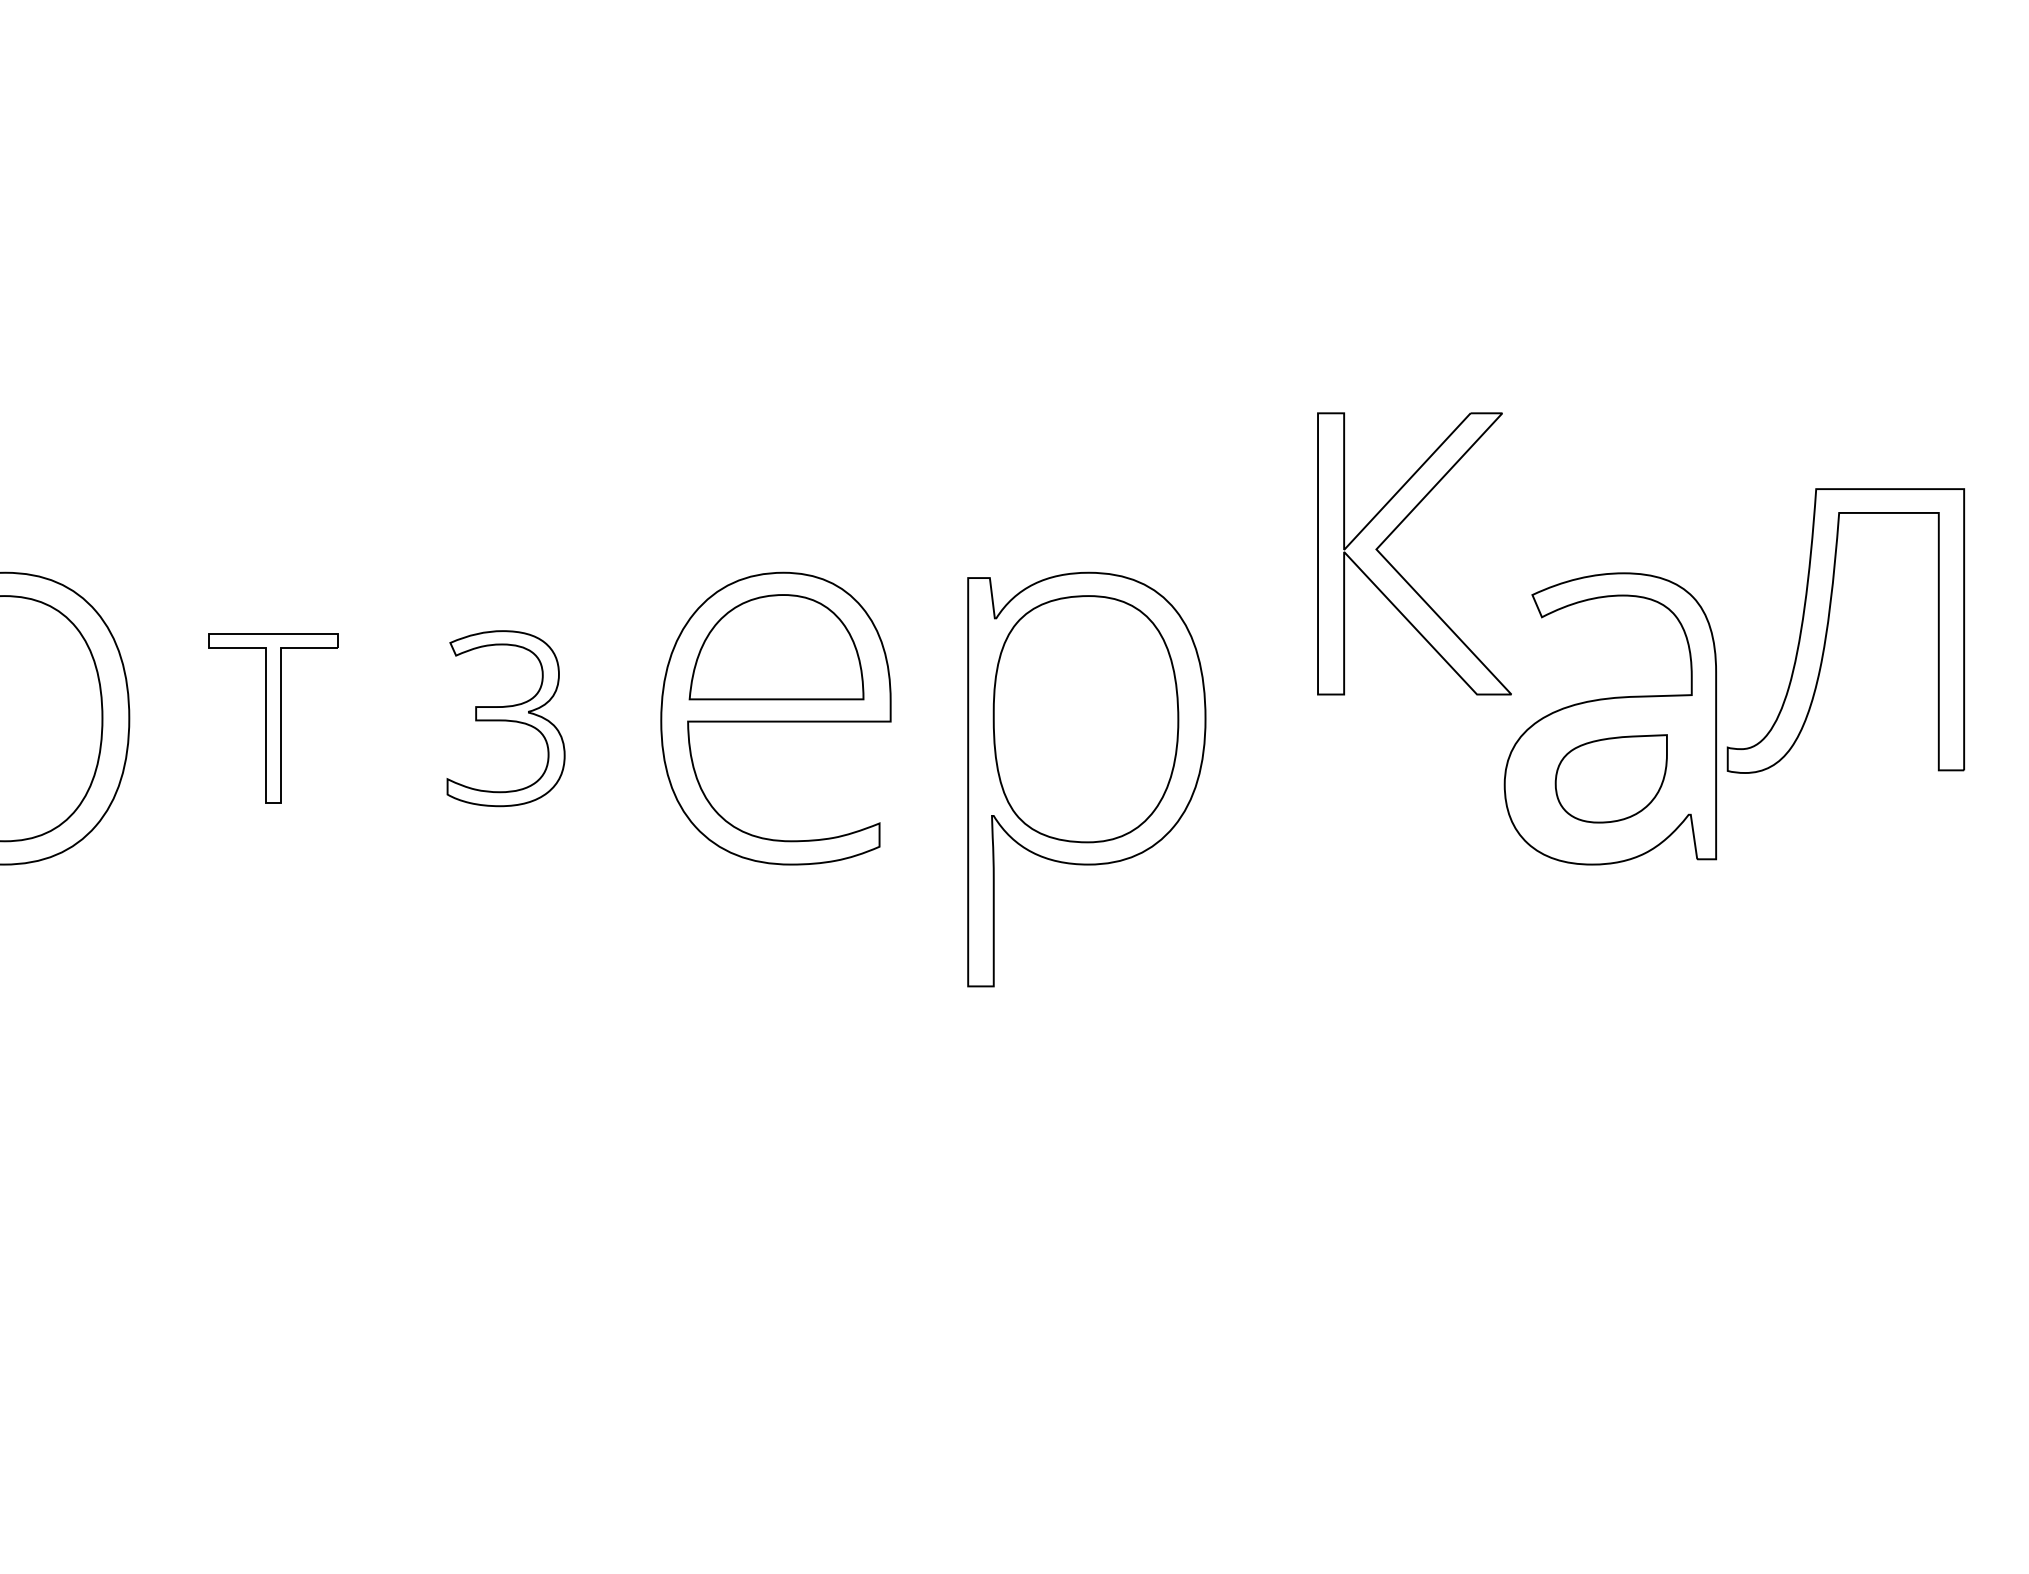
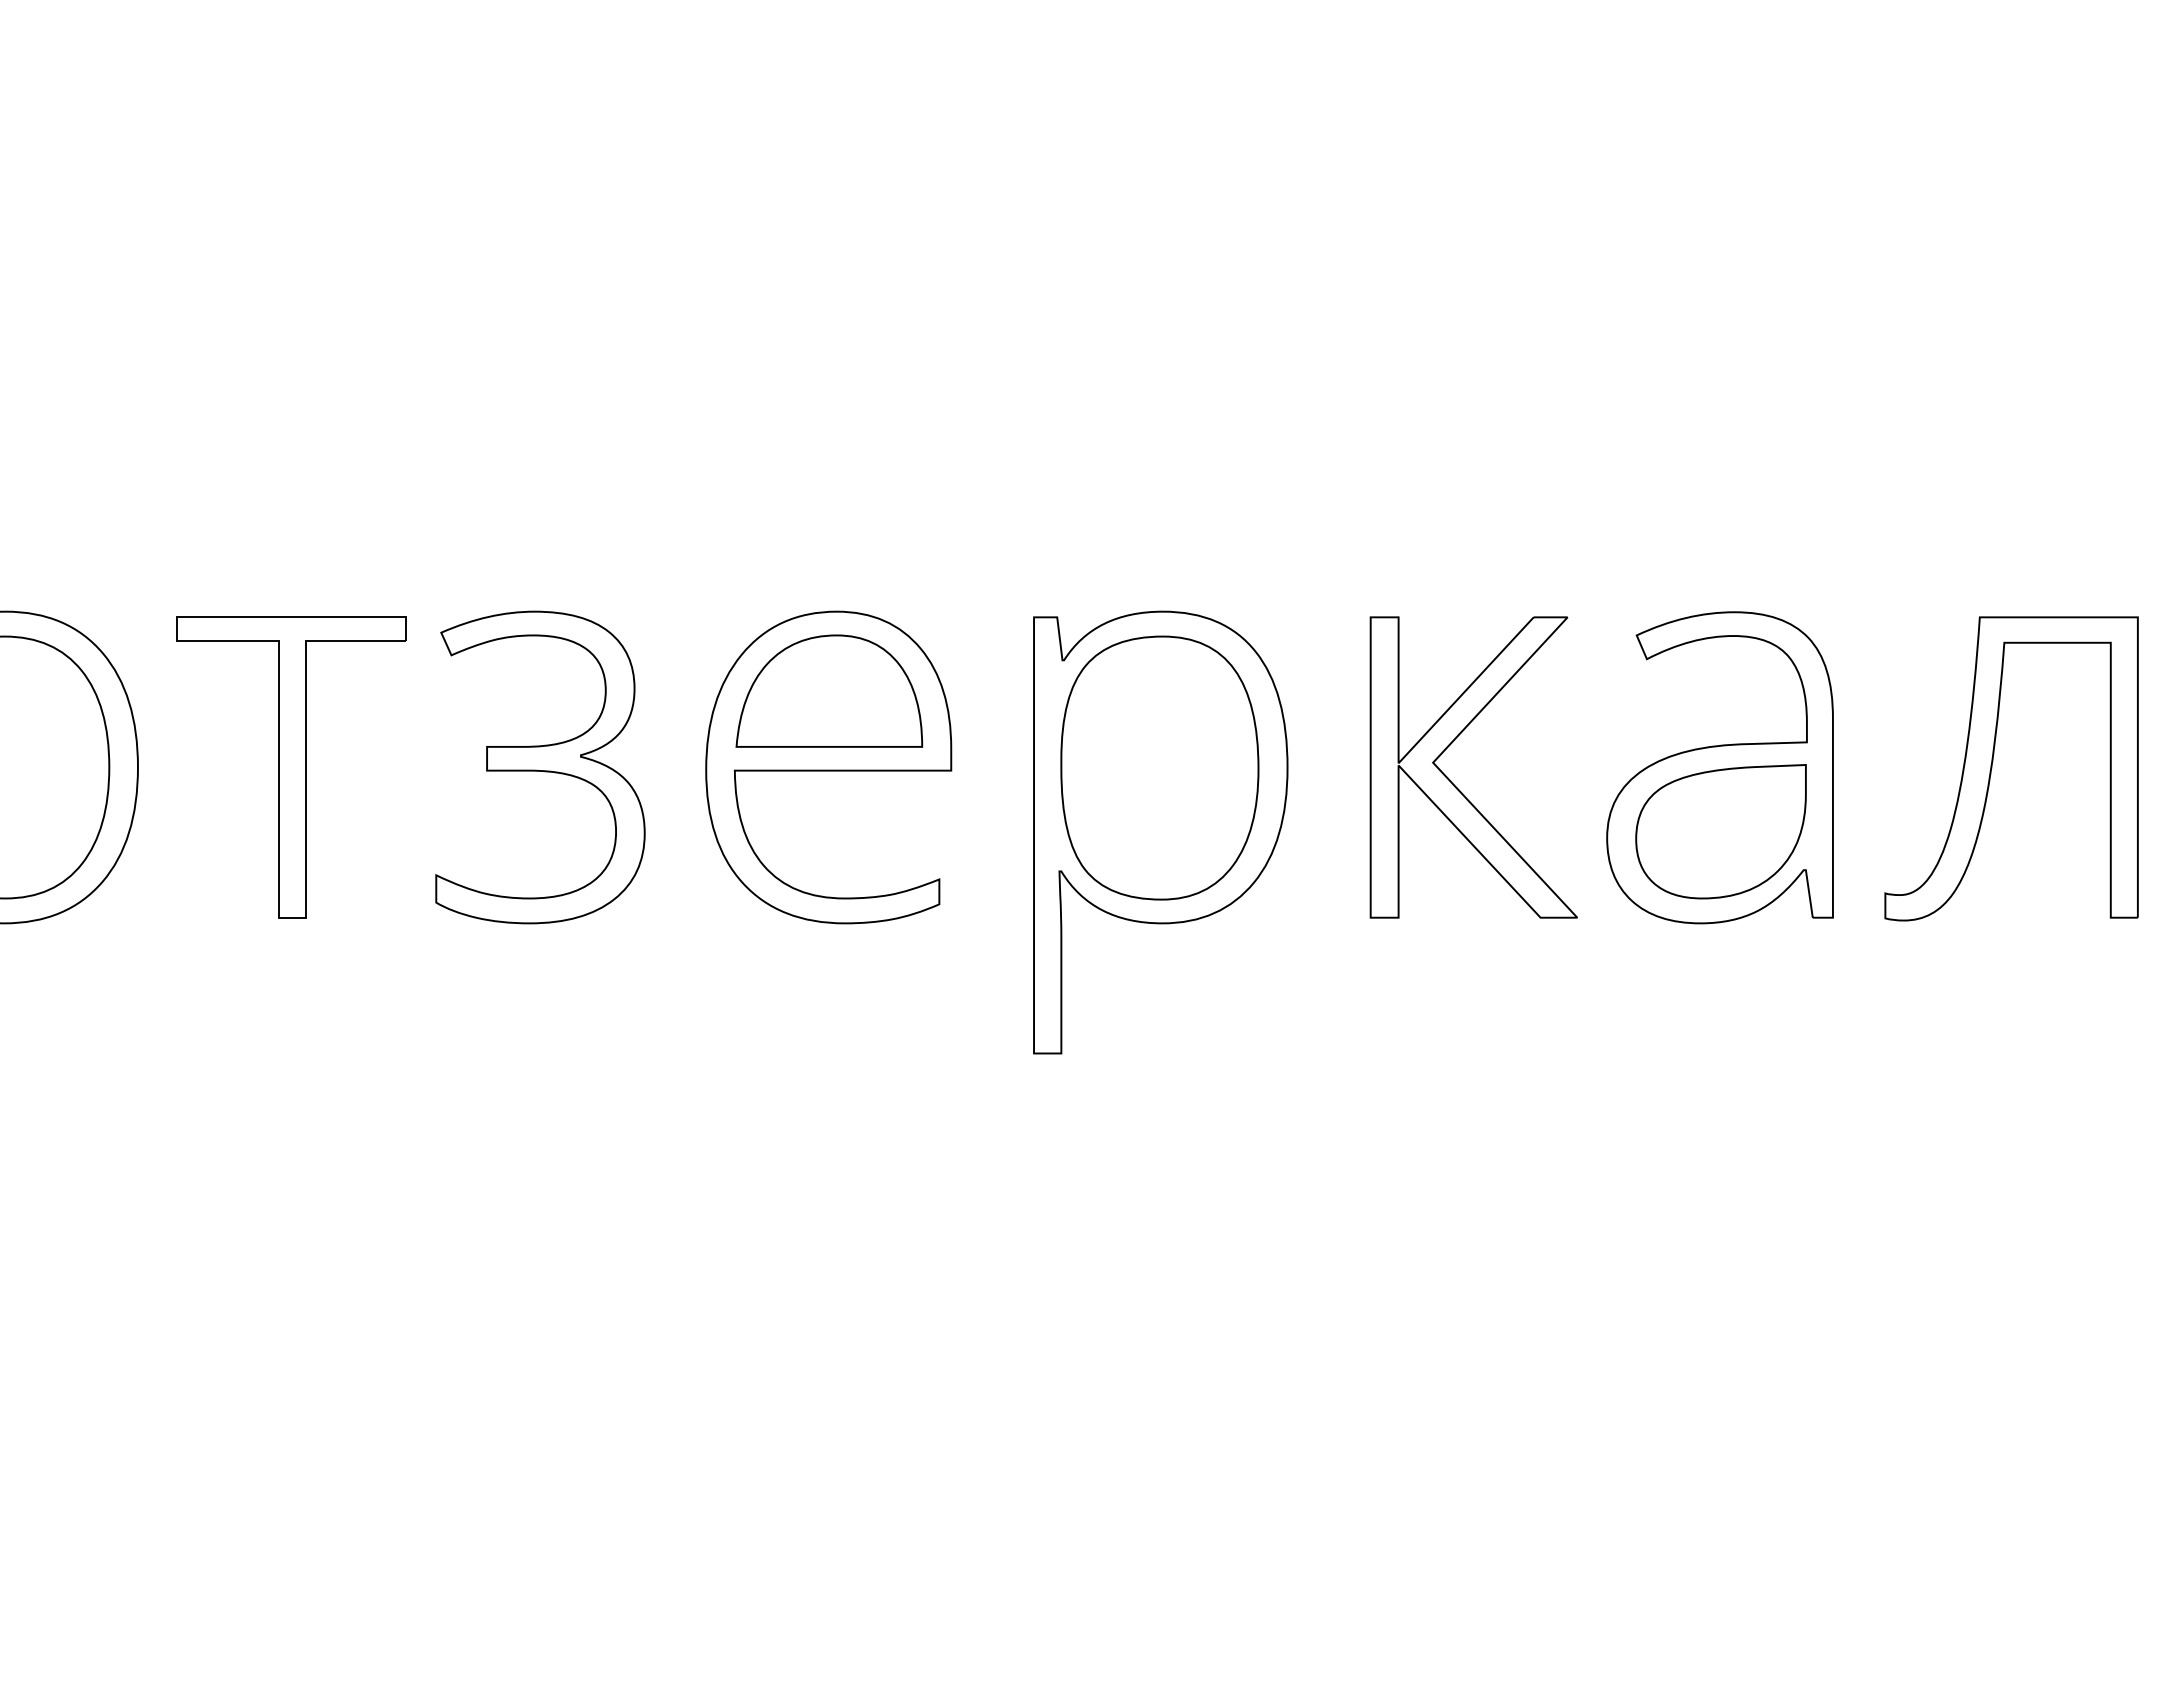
part: (1397, 570) -> (1455, 785), moved
part: (1828, 630) -> (1992, 768), moved
part: (273, 718) -> (291, 767), size x1.67
part: (506, 718) -> (540, 767), size x1.67
part: (1610, 778) -> (1720, 831), size x1.43

